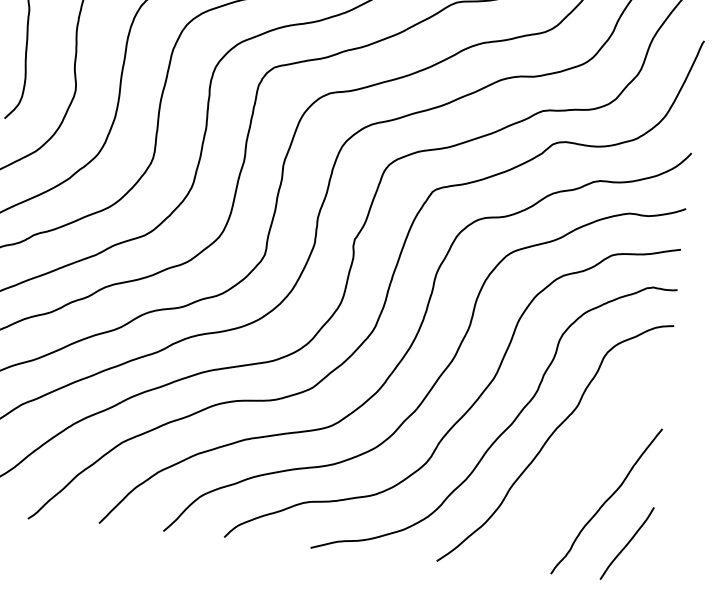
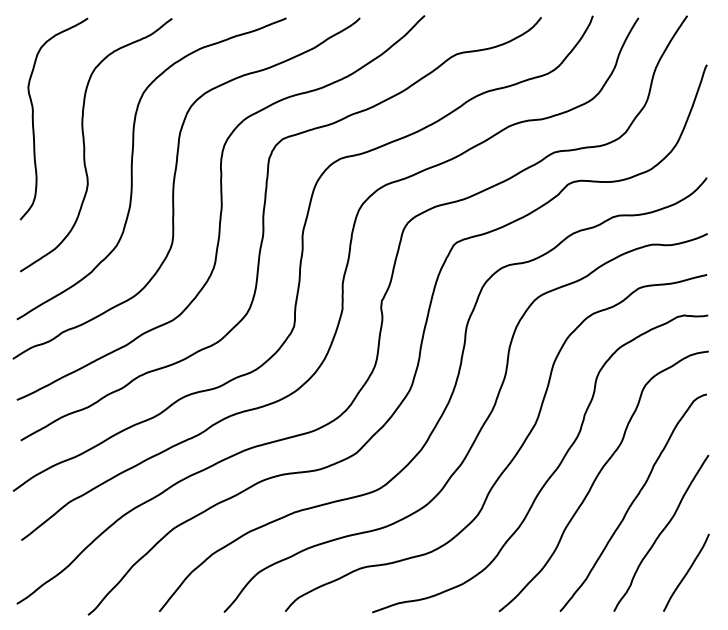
curve: (581, 467) -> (632, 502), added

